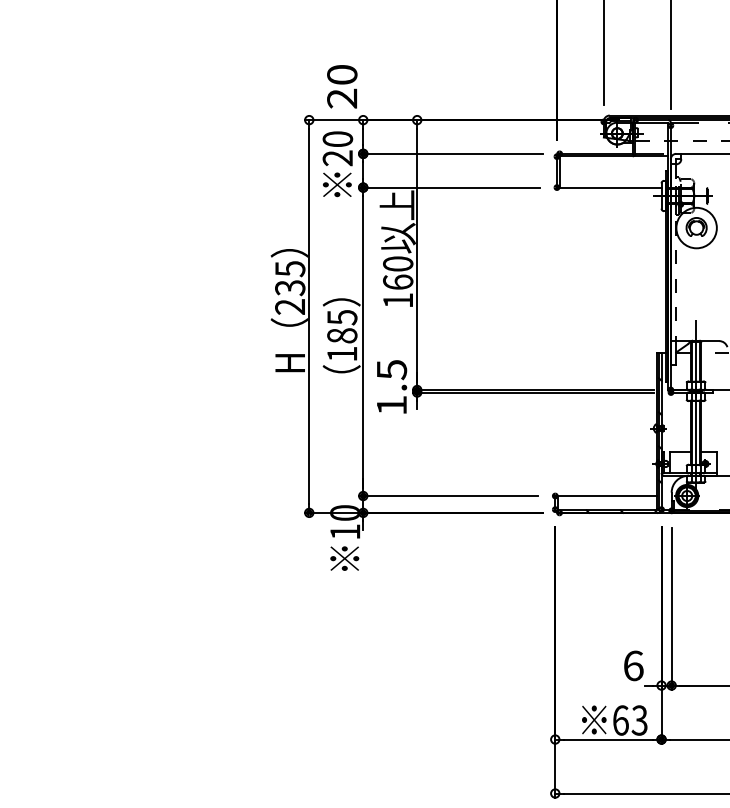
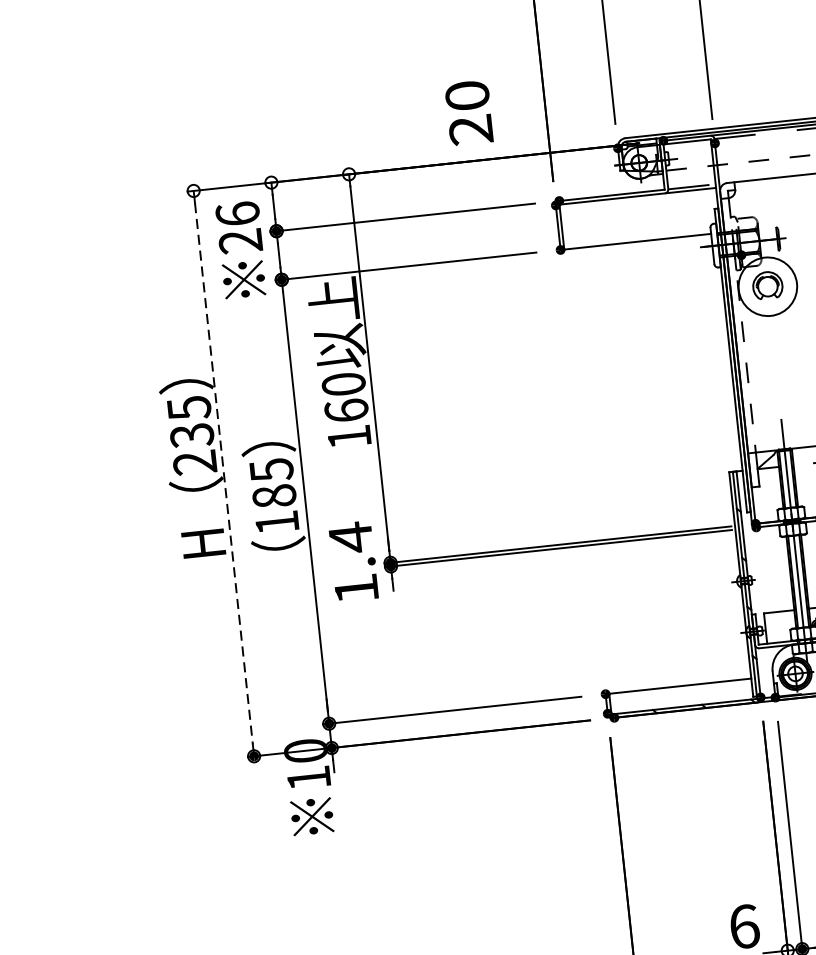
text: (342, 86) -> (469, 112), moved
text: (337, 138) -> (237, 213), 20 -> 26
line: (309, 316) -> (224, 473), solid -> dashed
text: (392, 369) -> (351, 537), 1.5 -> 1.4

